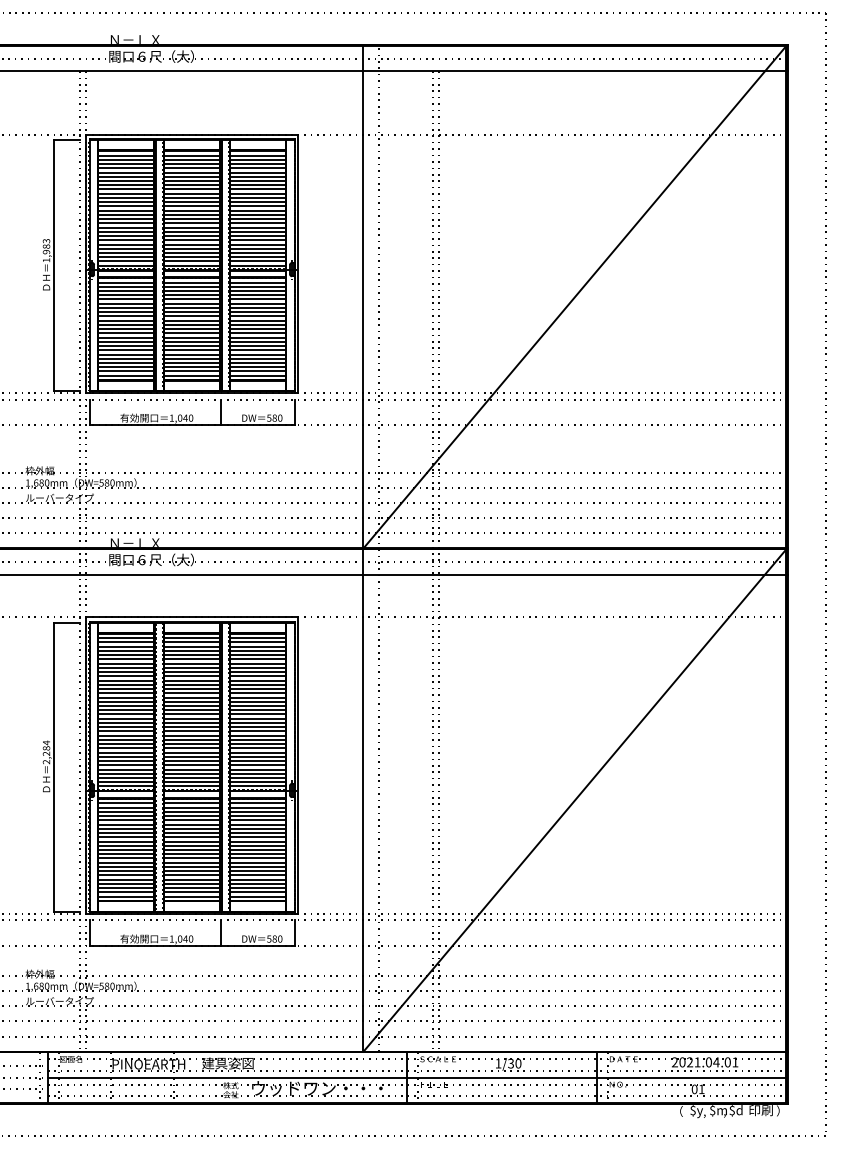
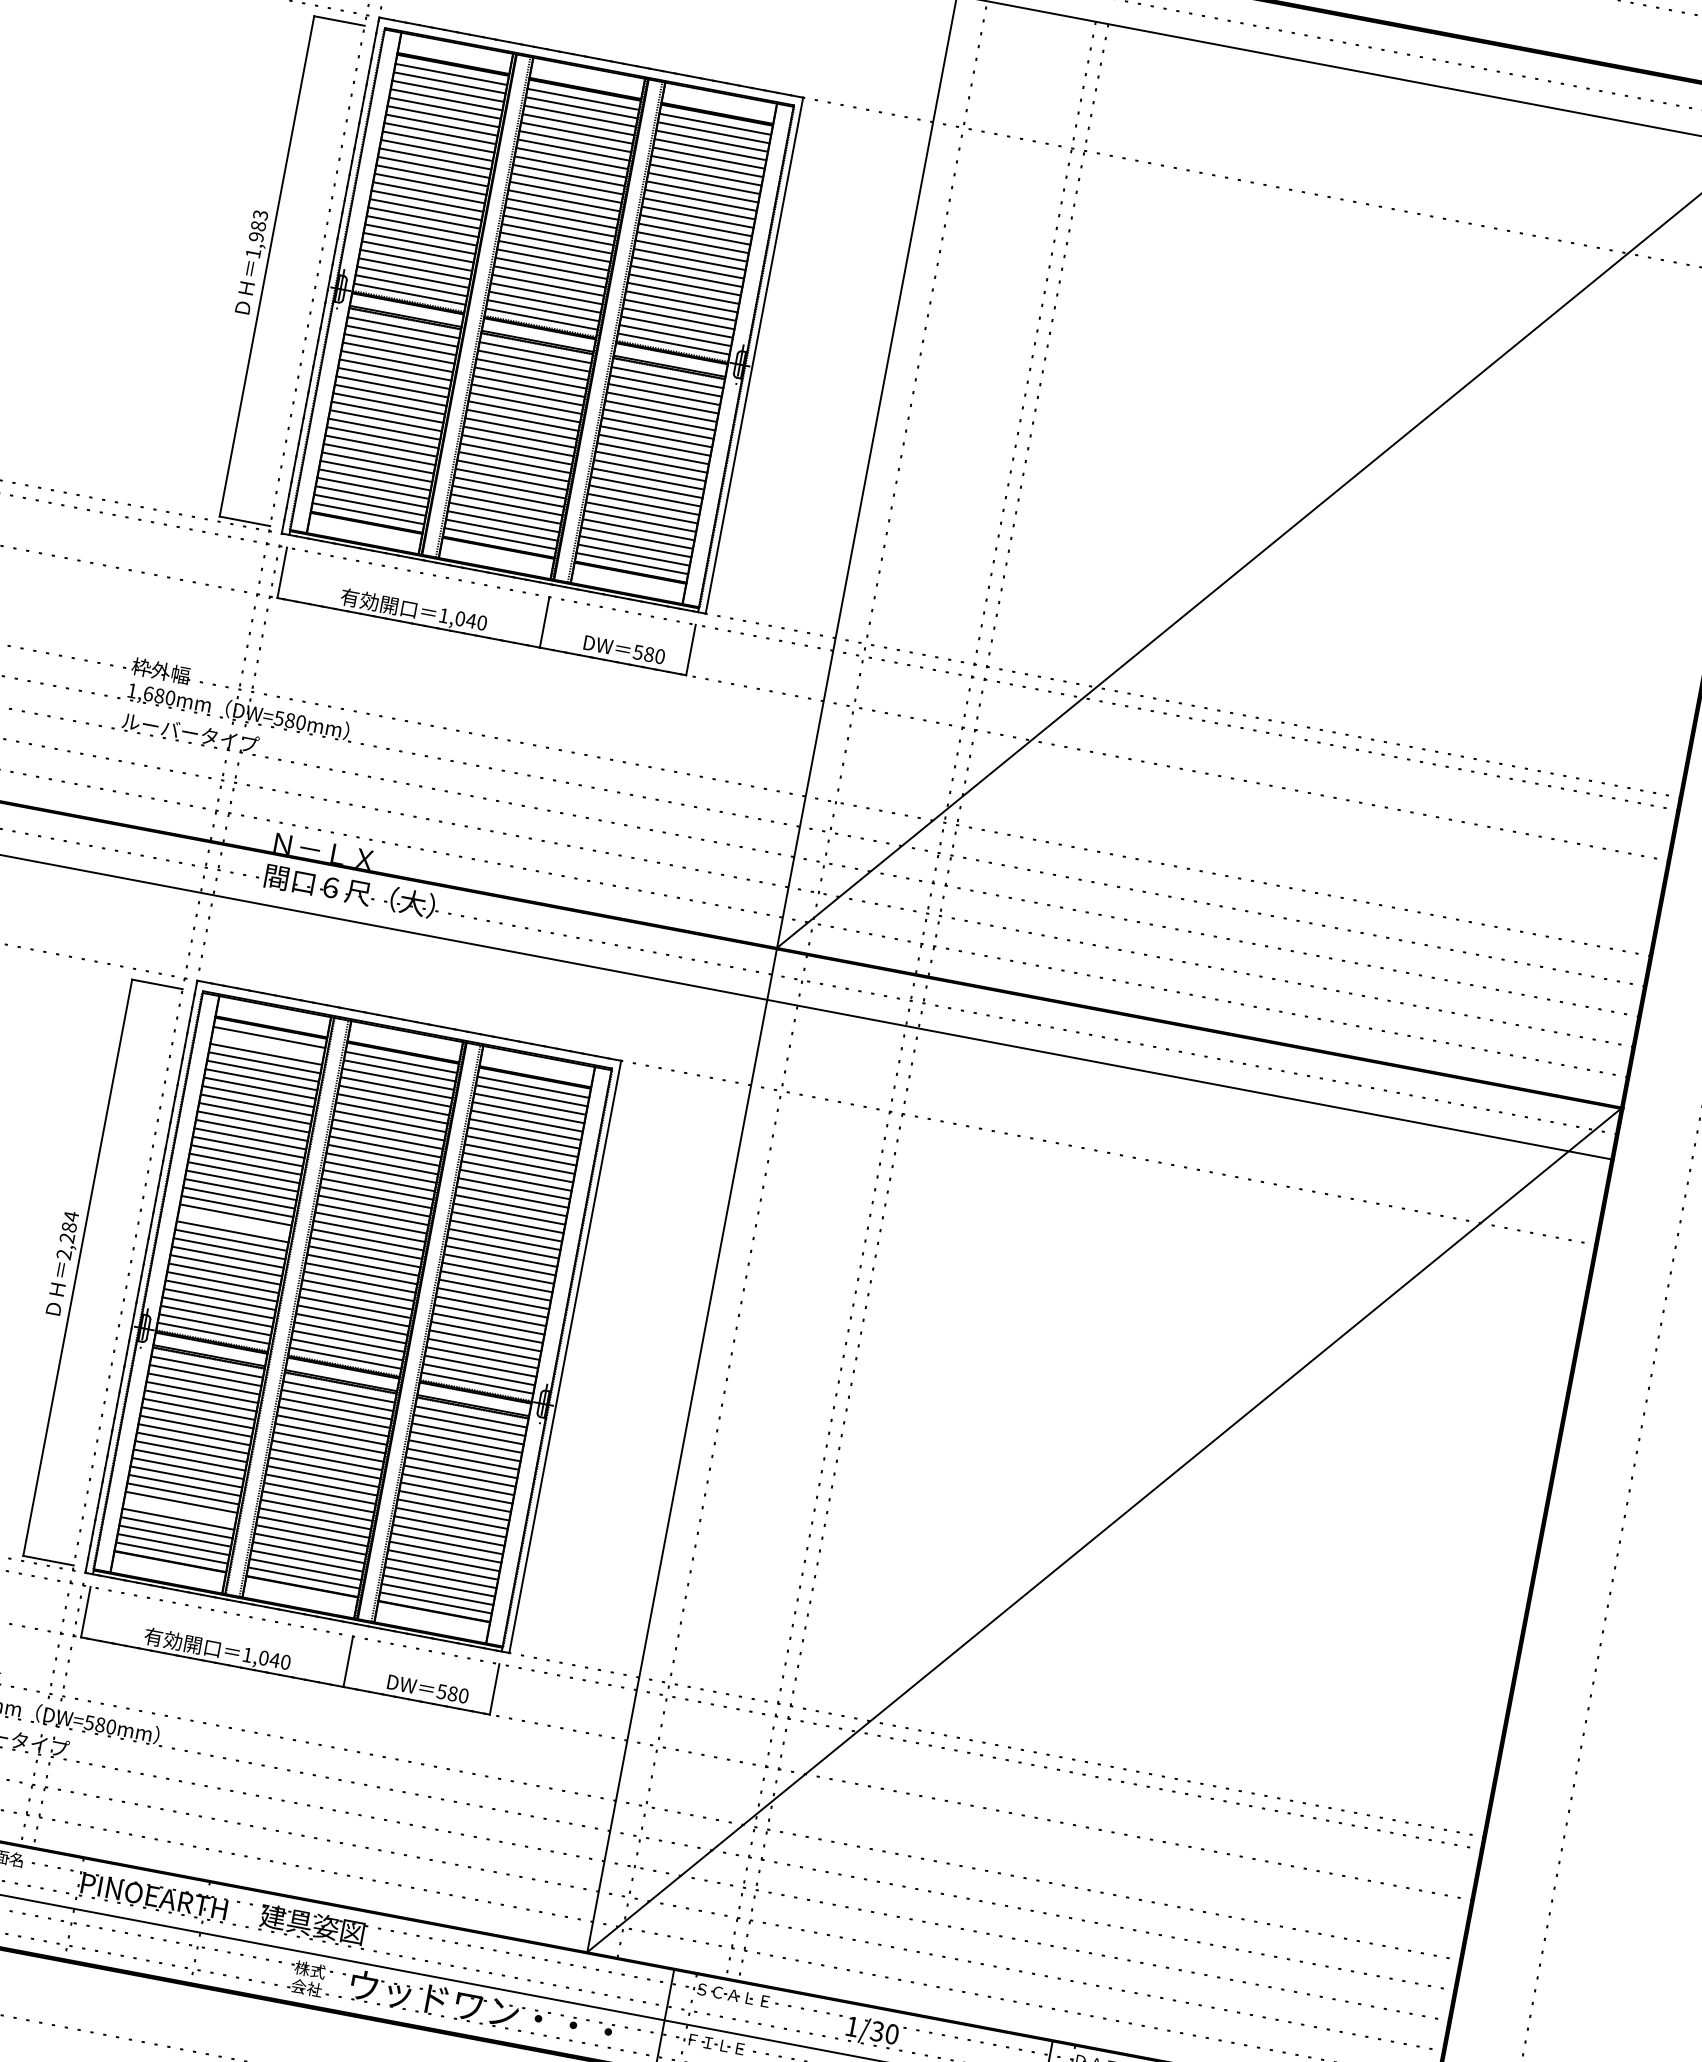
line: (125, 642) -> (266, 1045), removed
line: (125, 731) -> (233, 1223), removed
line: (125, 875) -> (178, 1510), removed

